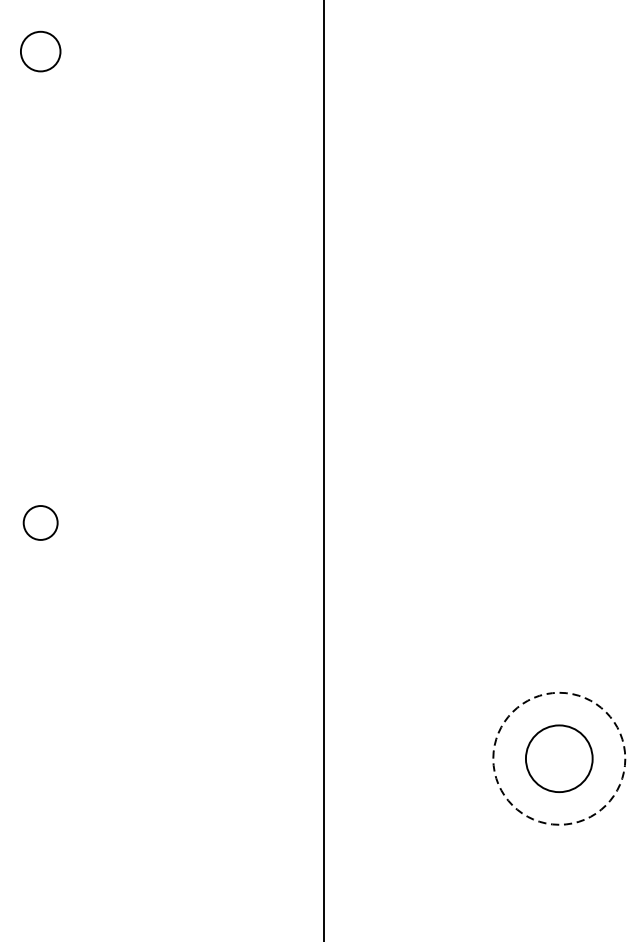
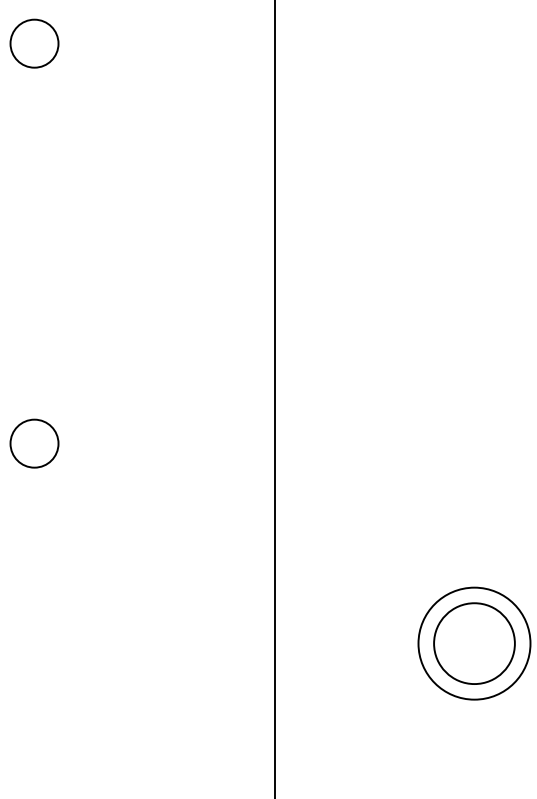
circle: (40, 51) -> (34, 43), size x1.43
circle: (40, 522) -> (34, 443), size x1.67
circle: (559, 758) -> (474, 643), dashed -> solid
circle: (559, 758) -> (474, 643), size x1.43

